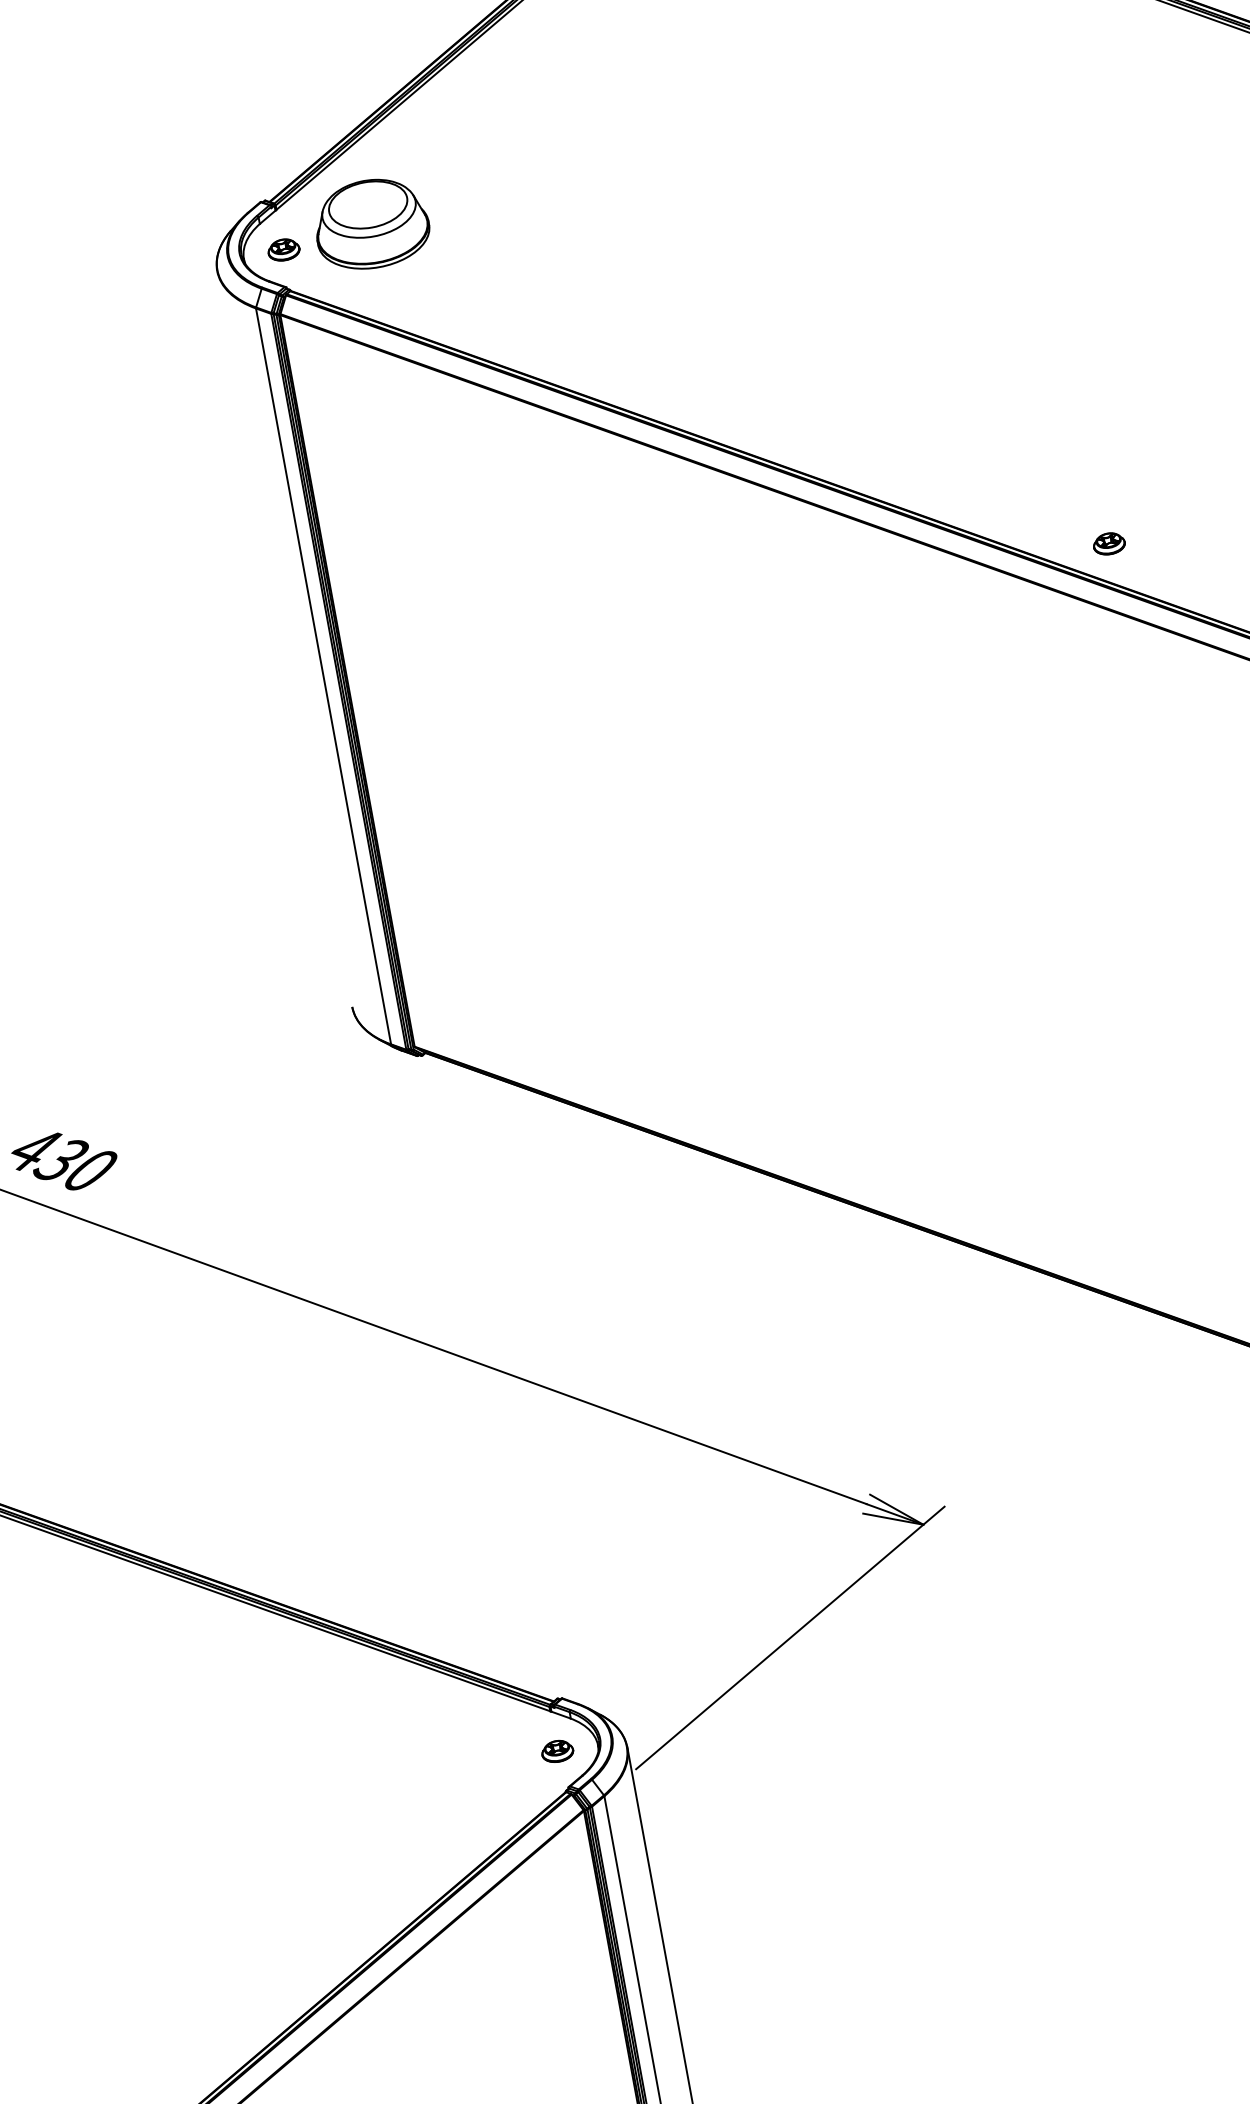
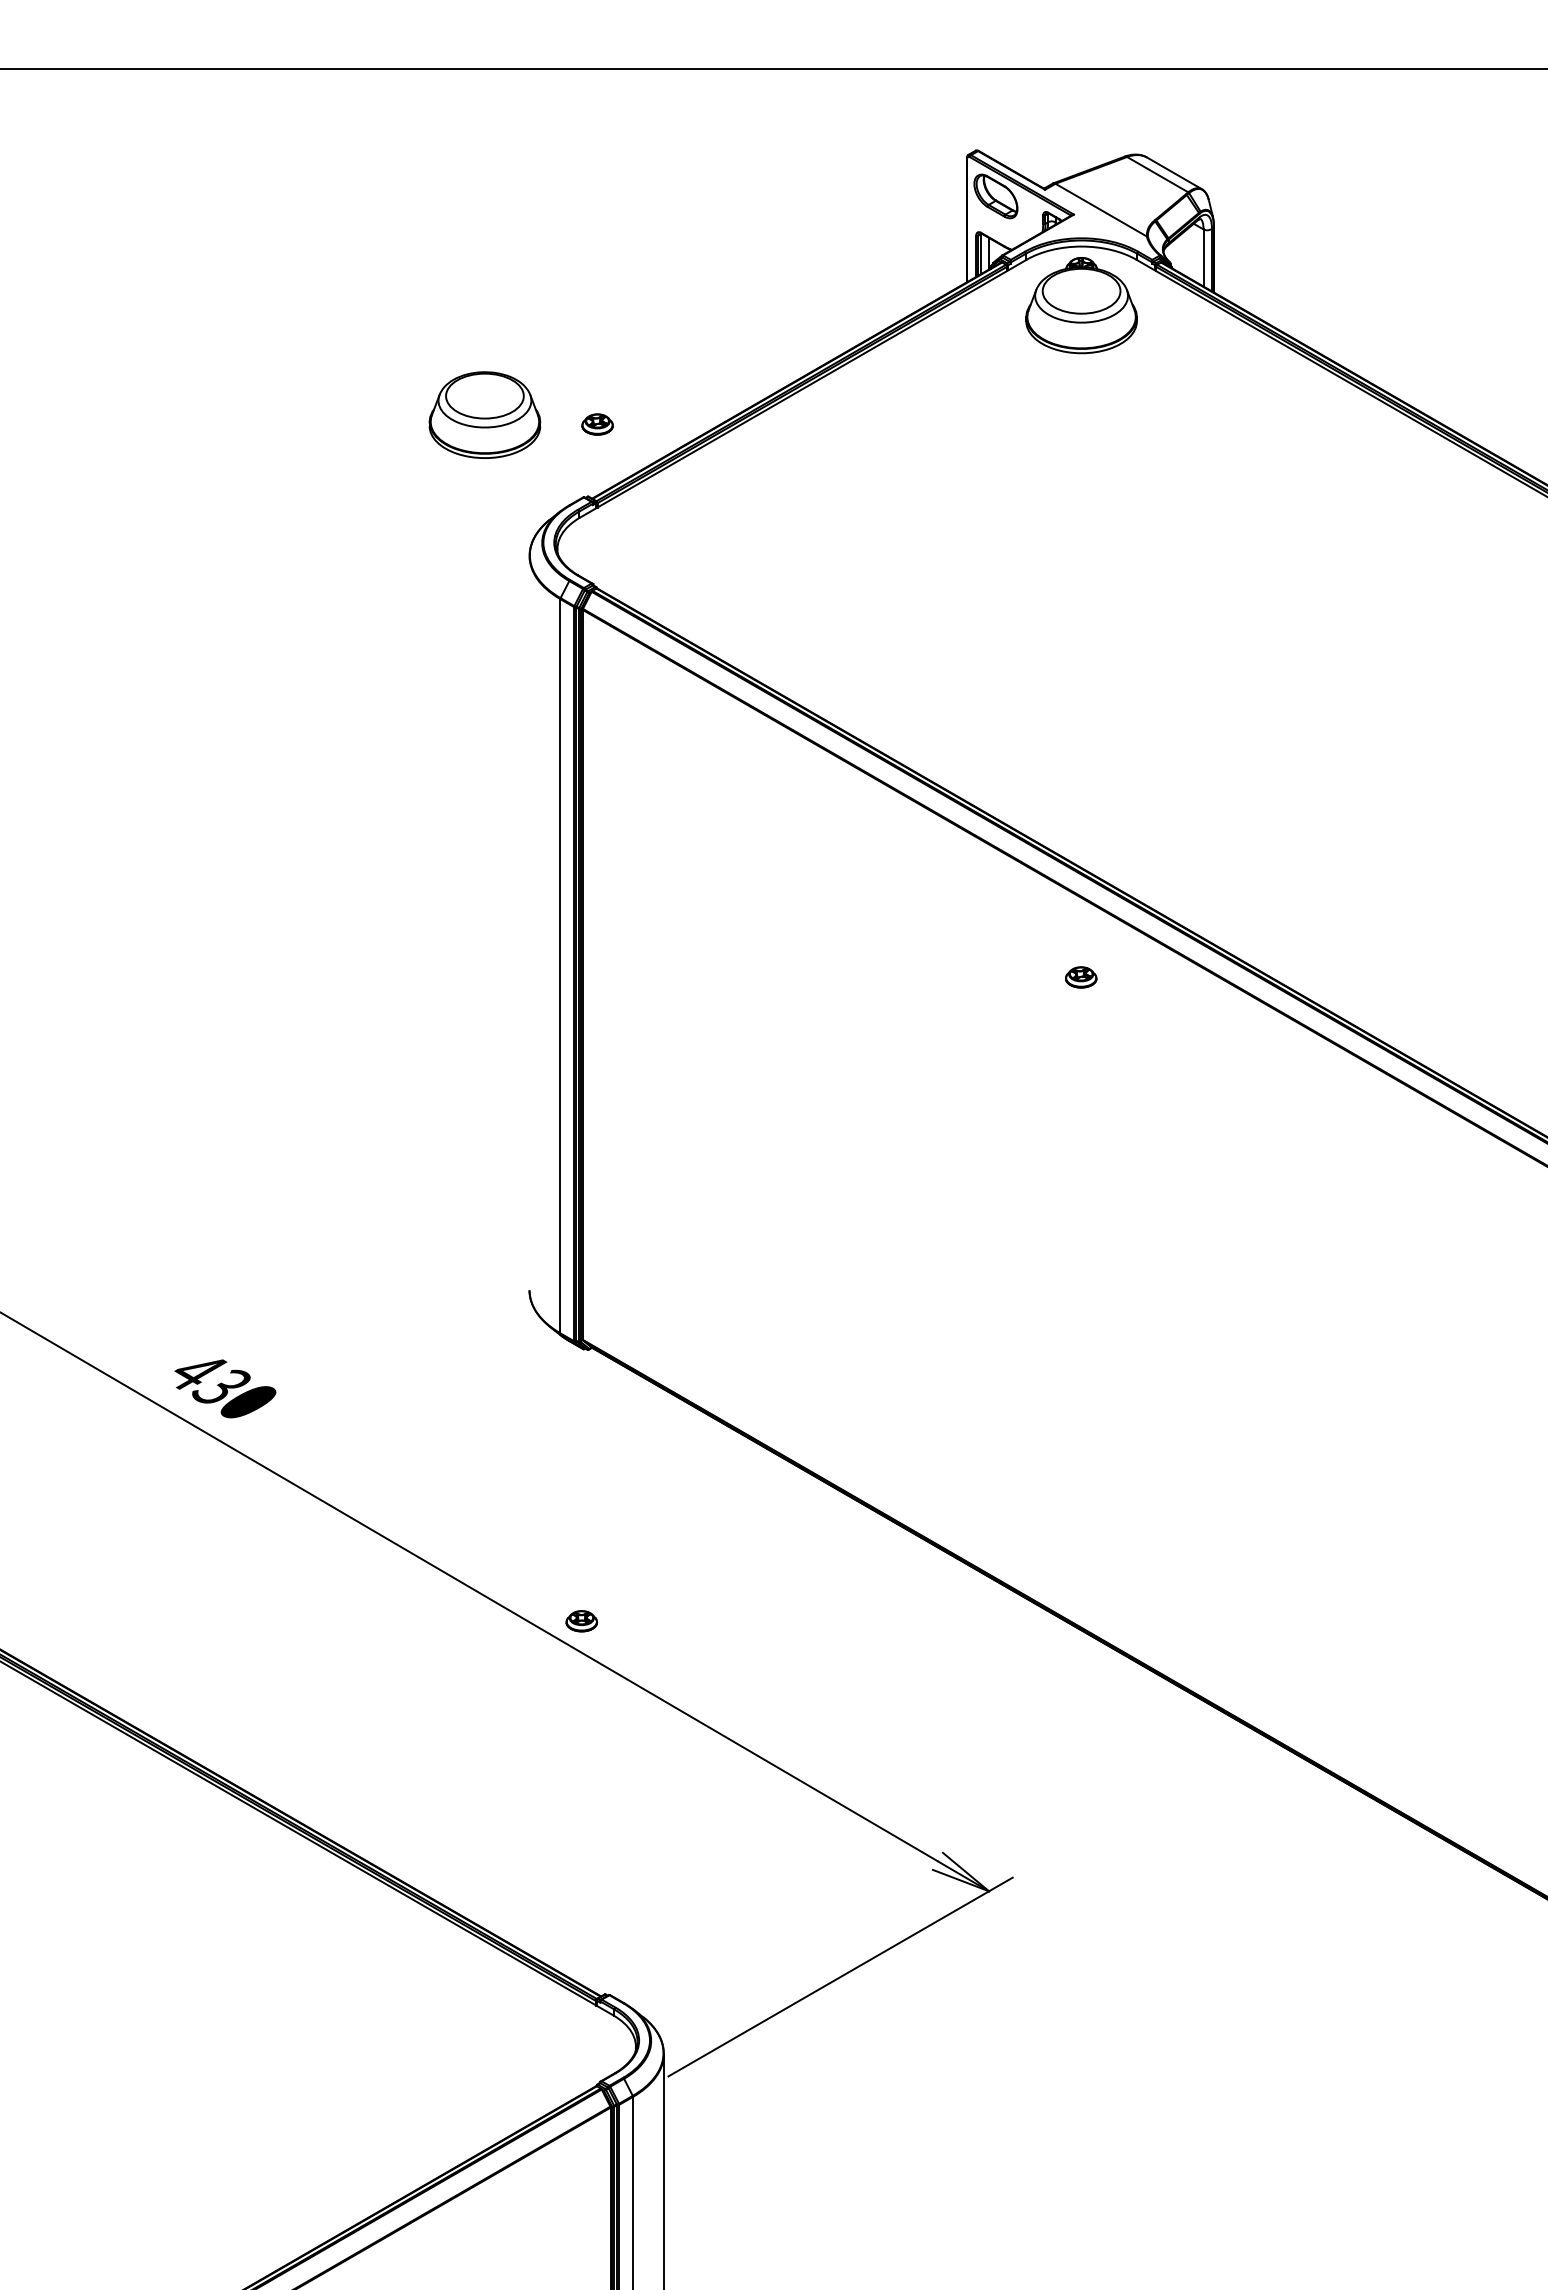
part: (371, 223) -> (484, 414), moved
part: (283, 249) -> (597, 424), moved
part: (1109, 543) -> (1081, 977), moved
part: (557, 1751) -> (581, 1621), moved

